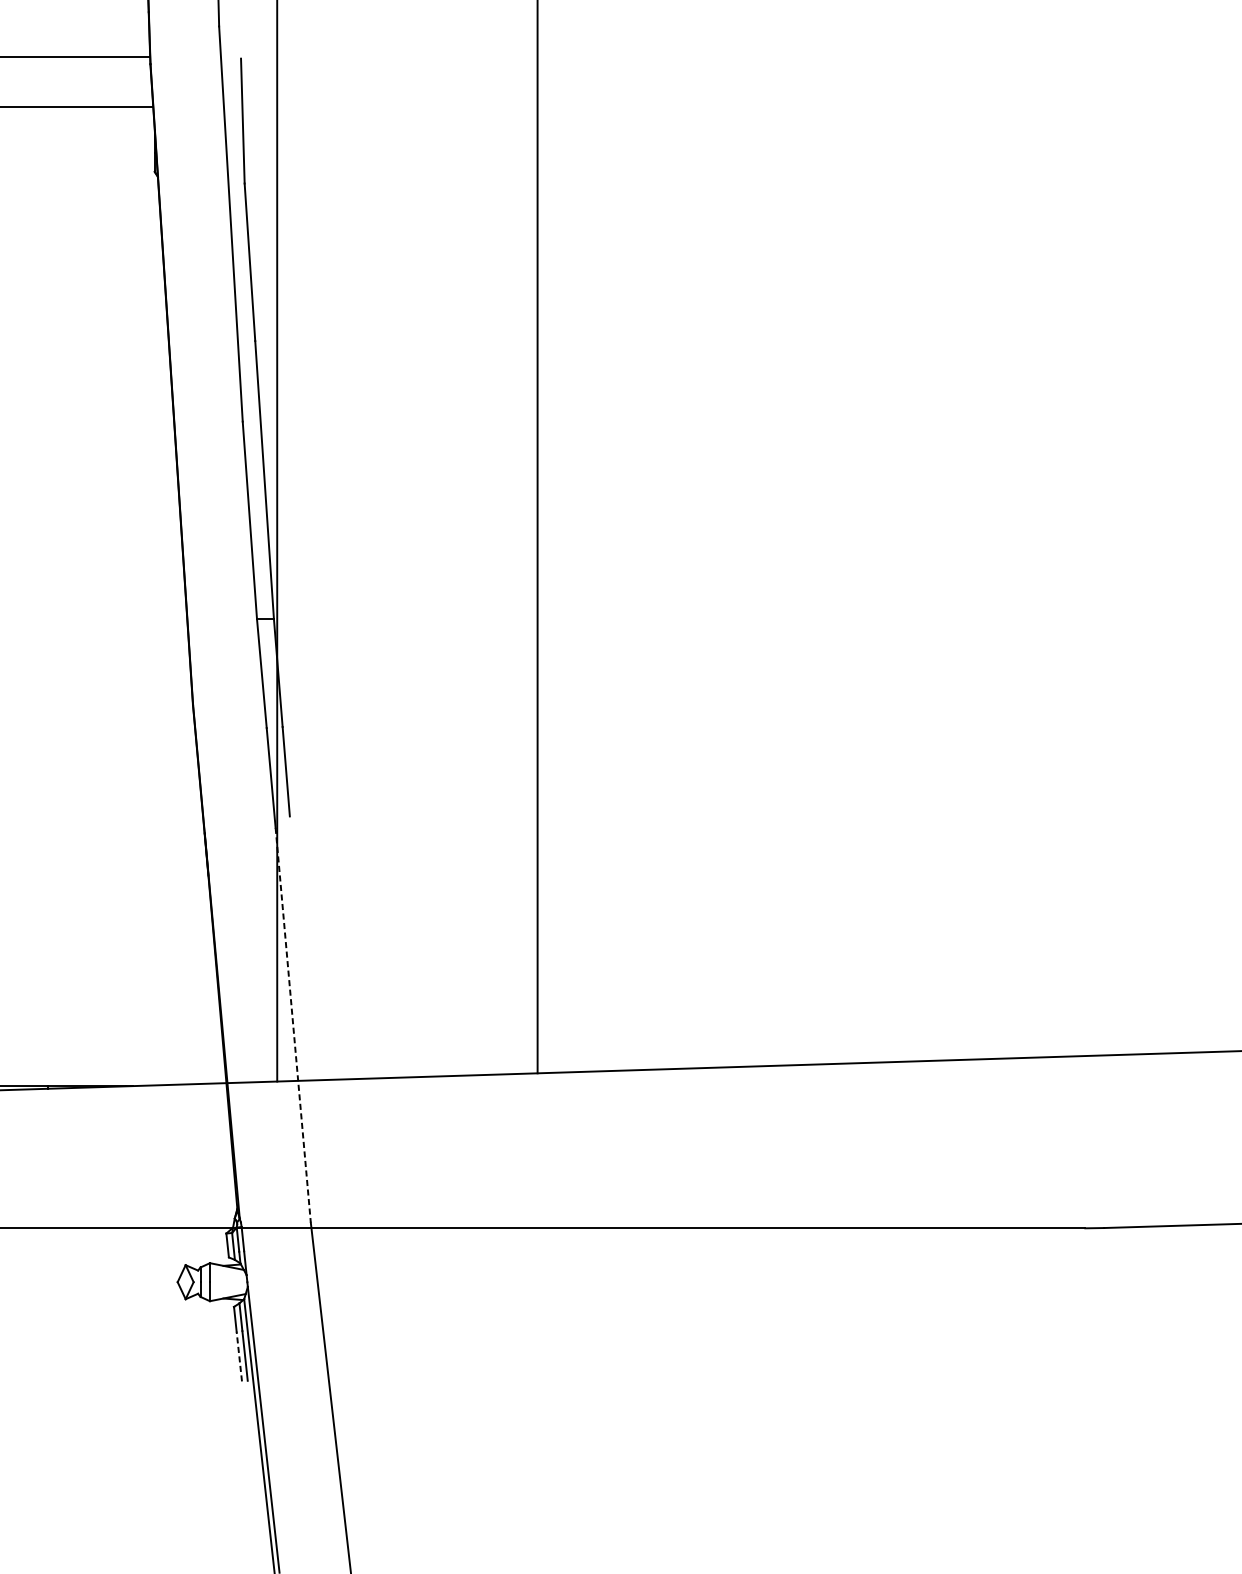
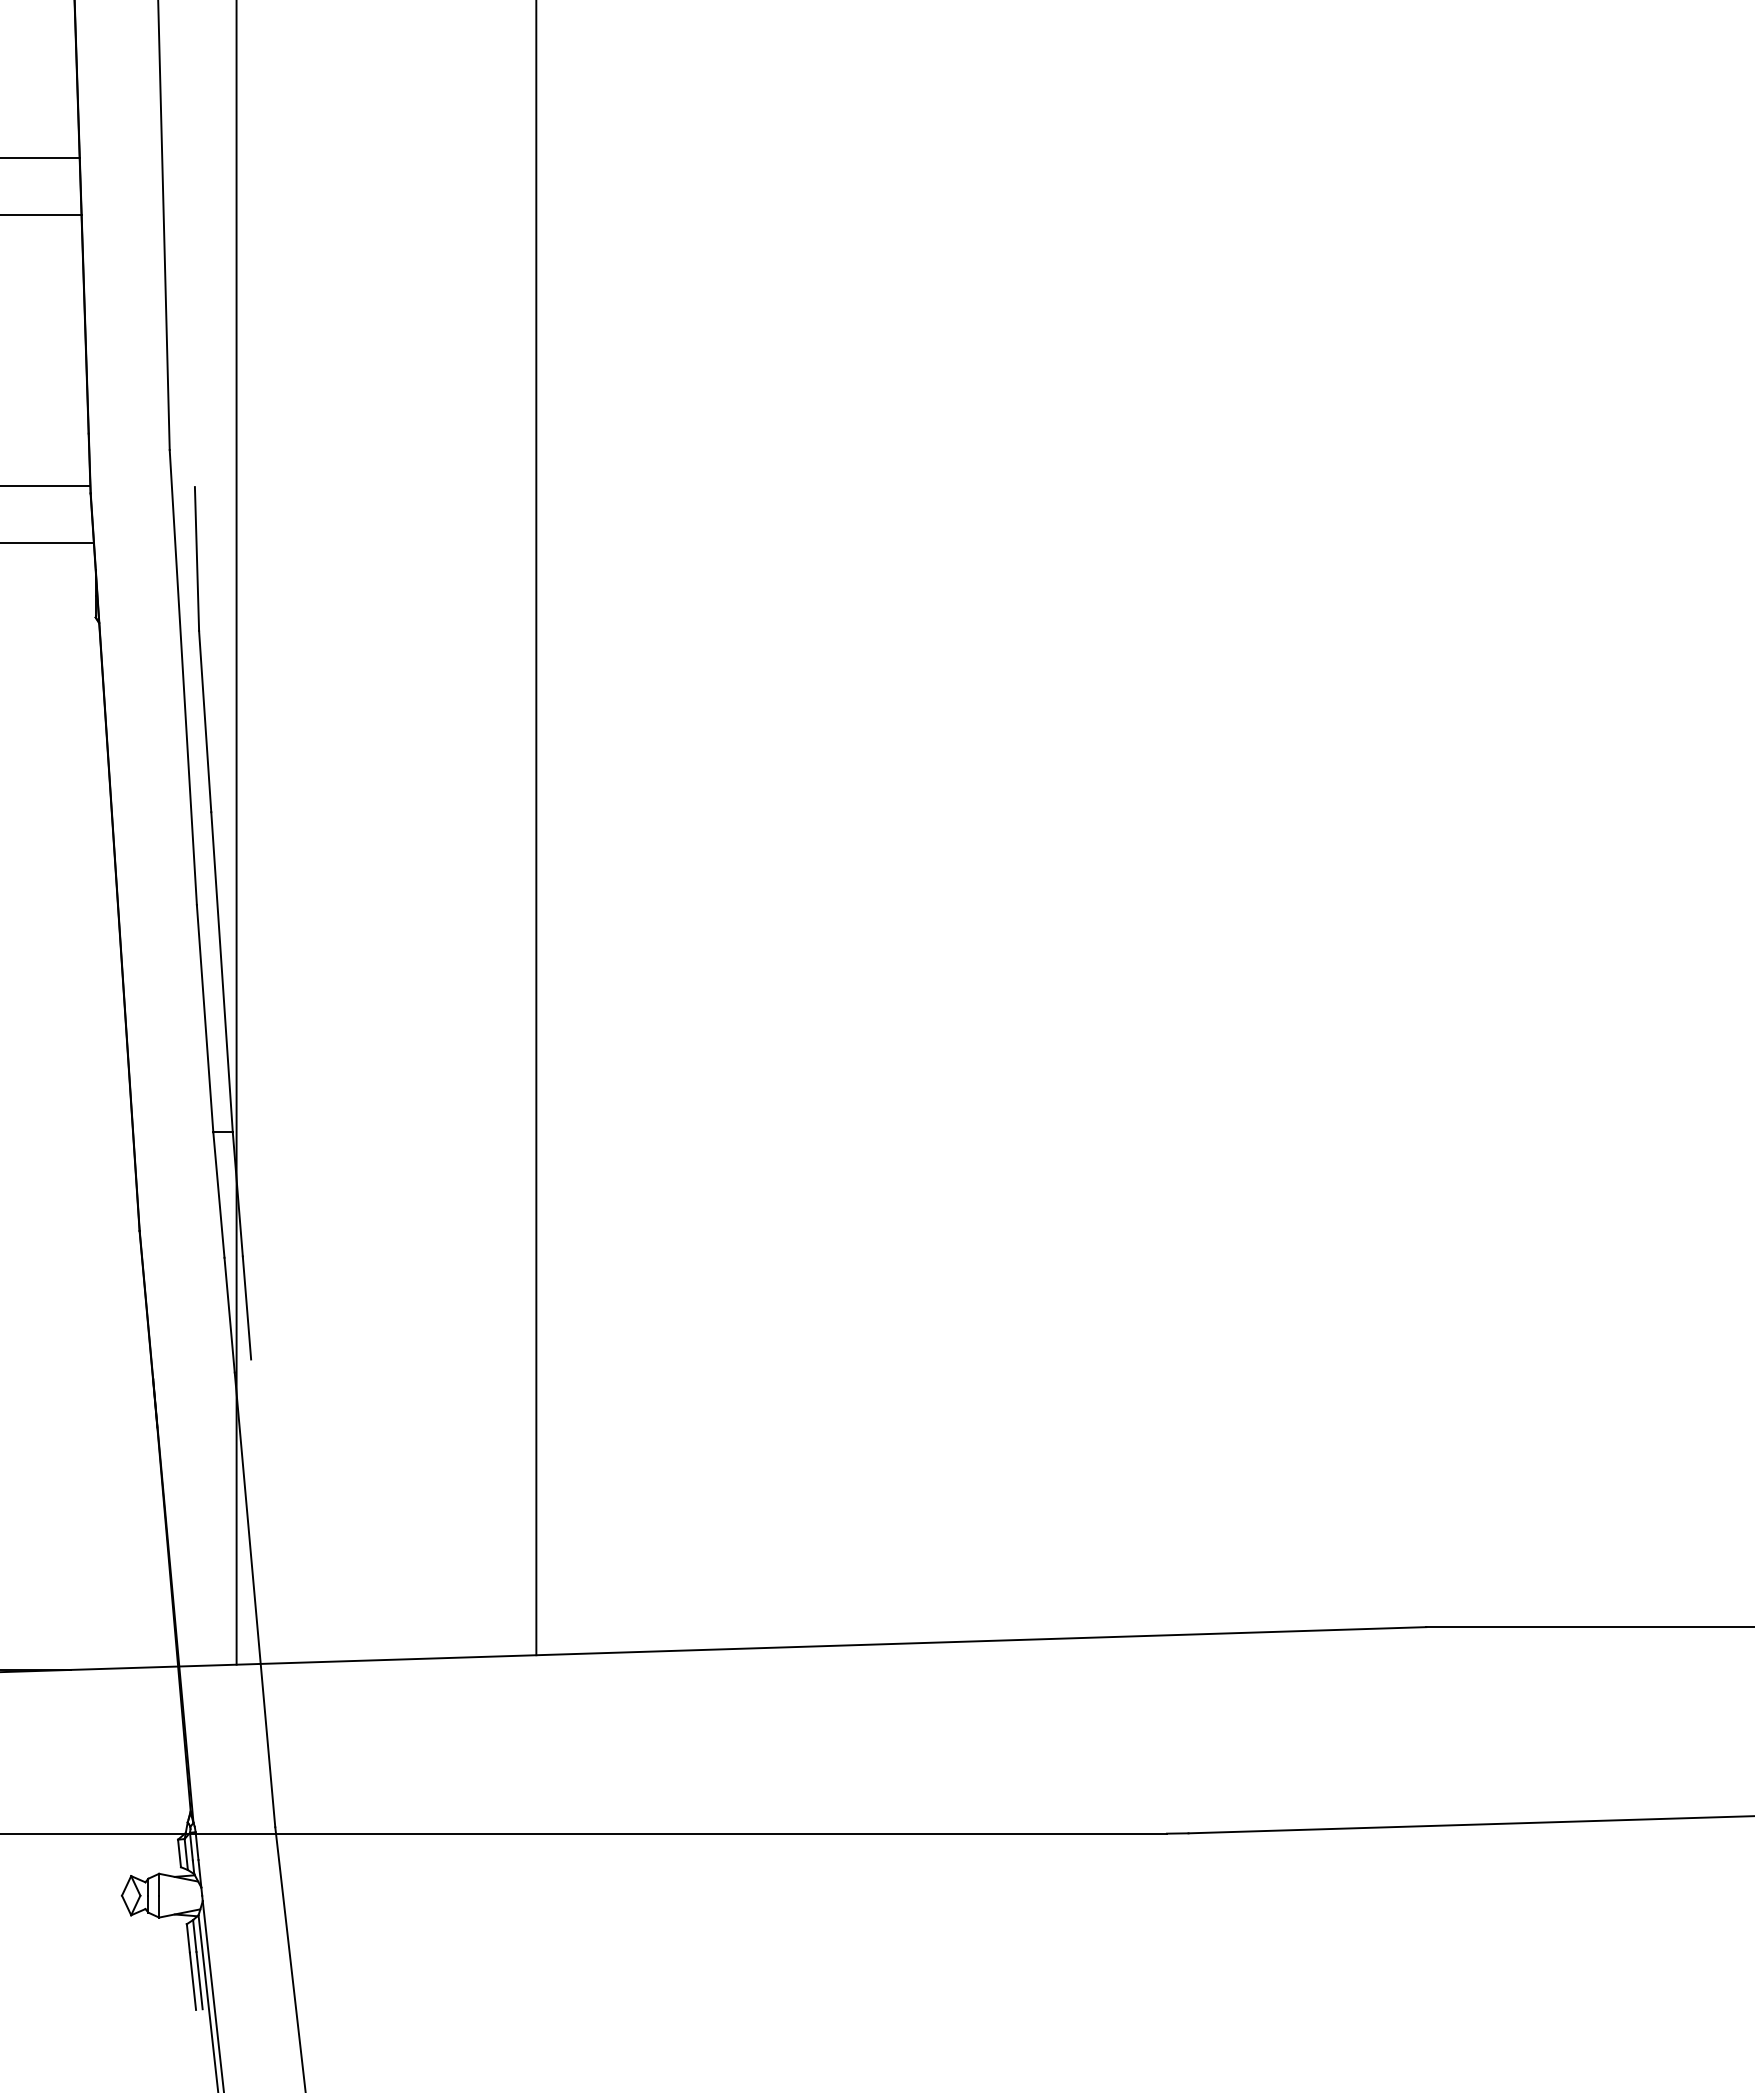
line: (293, 1025) -> (255, 1600), dashed -> solid
line: (238, 1356) -> (192, 1981), dashed -> solid

